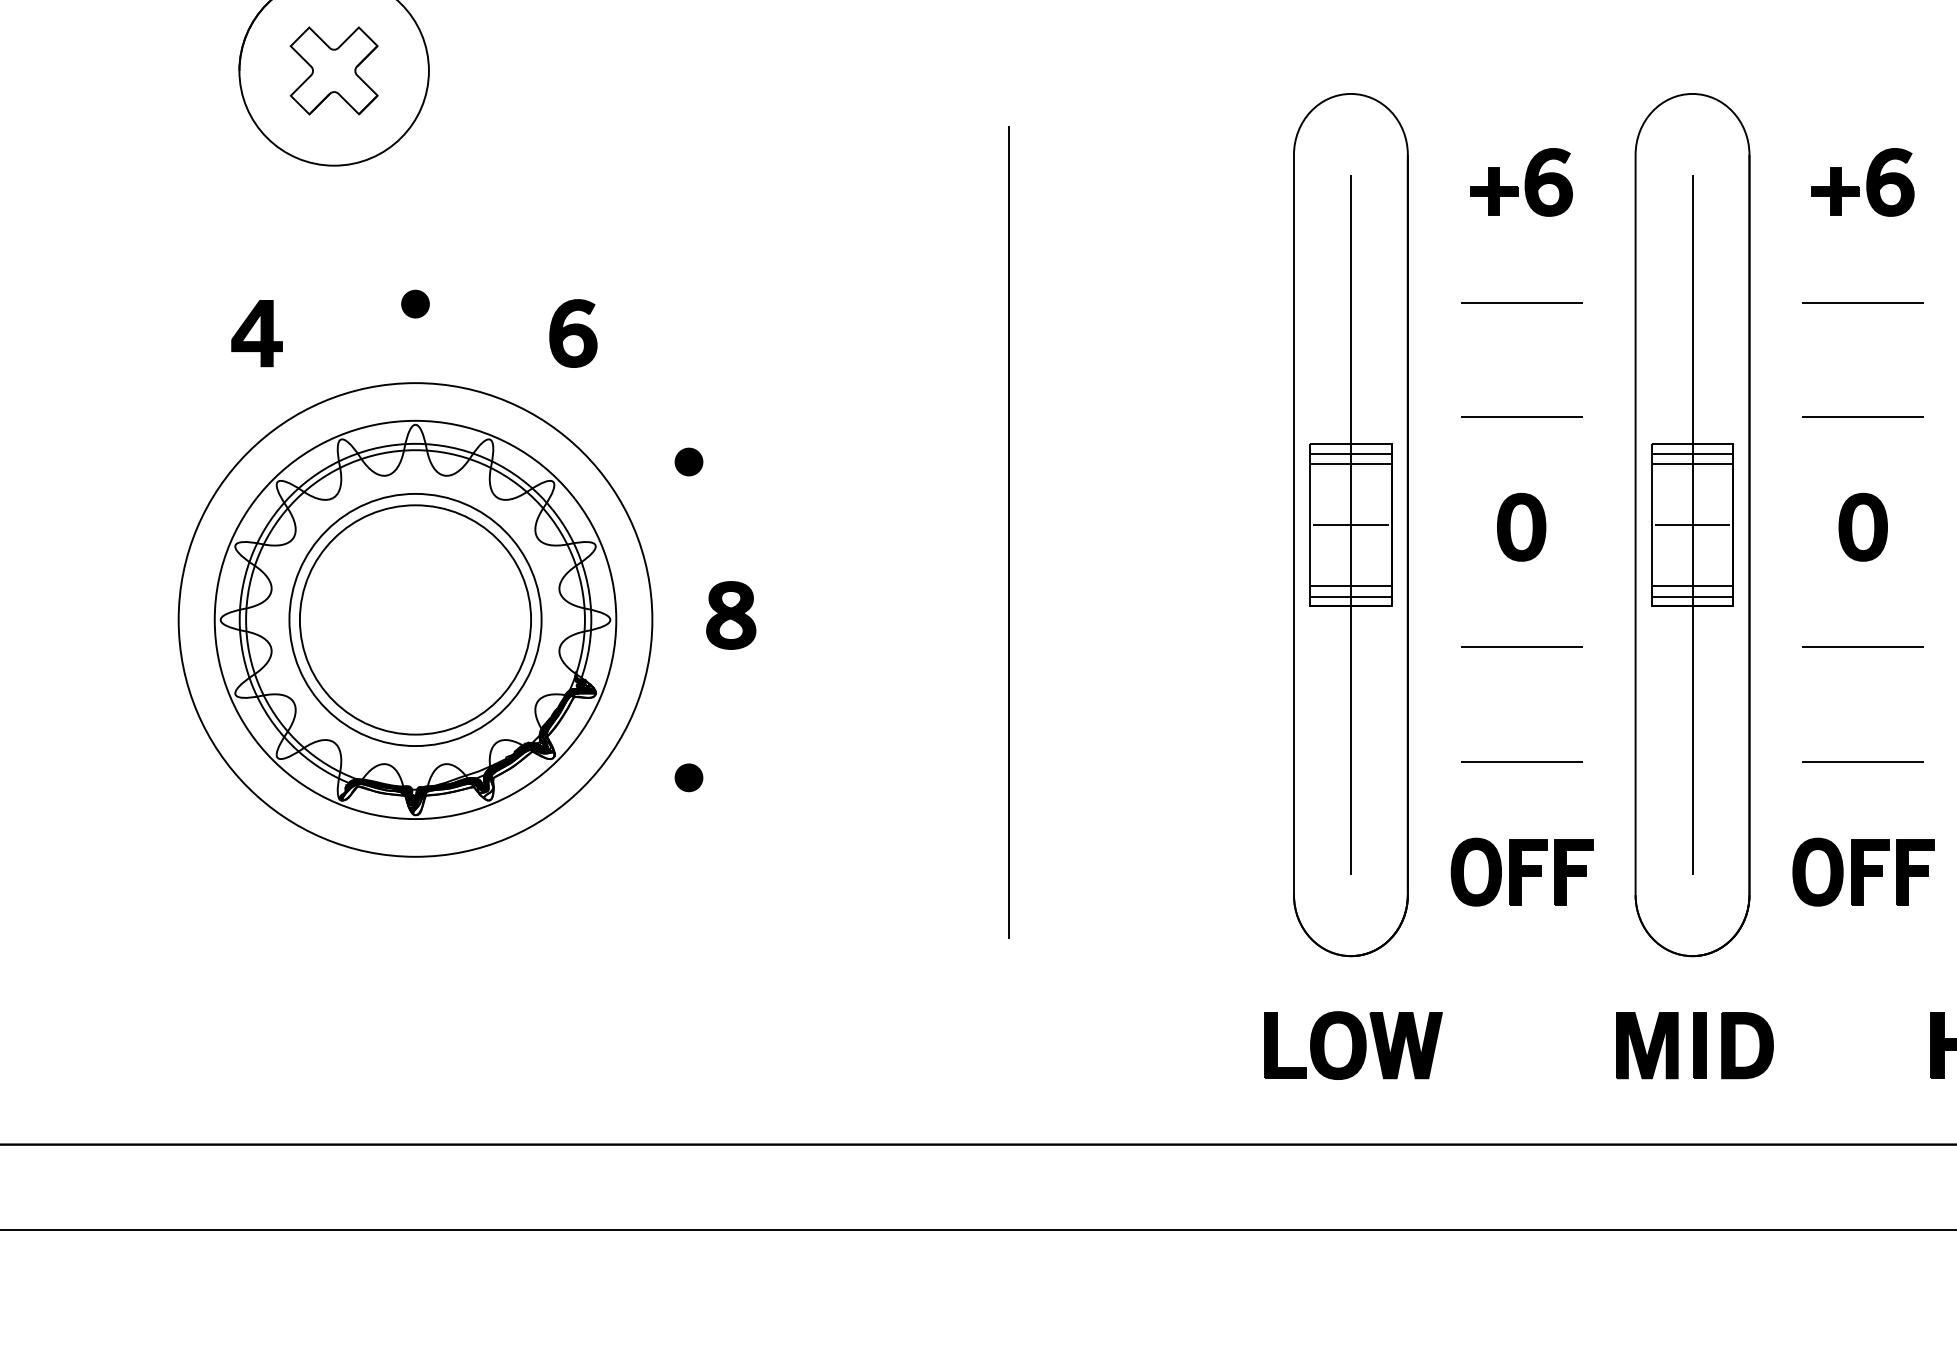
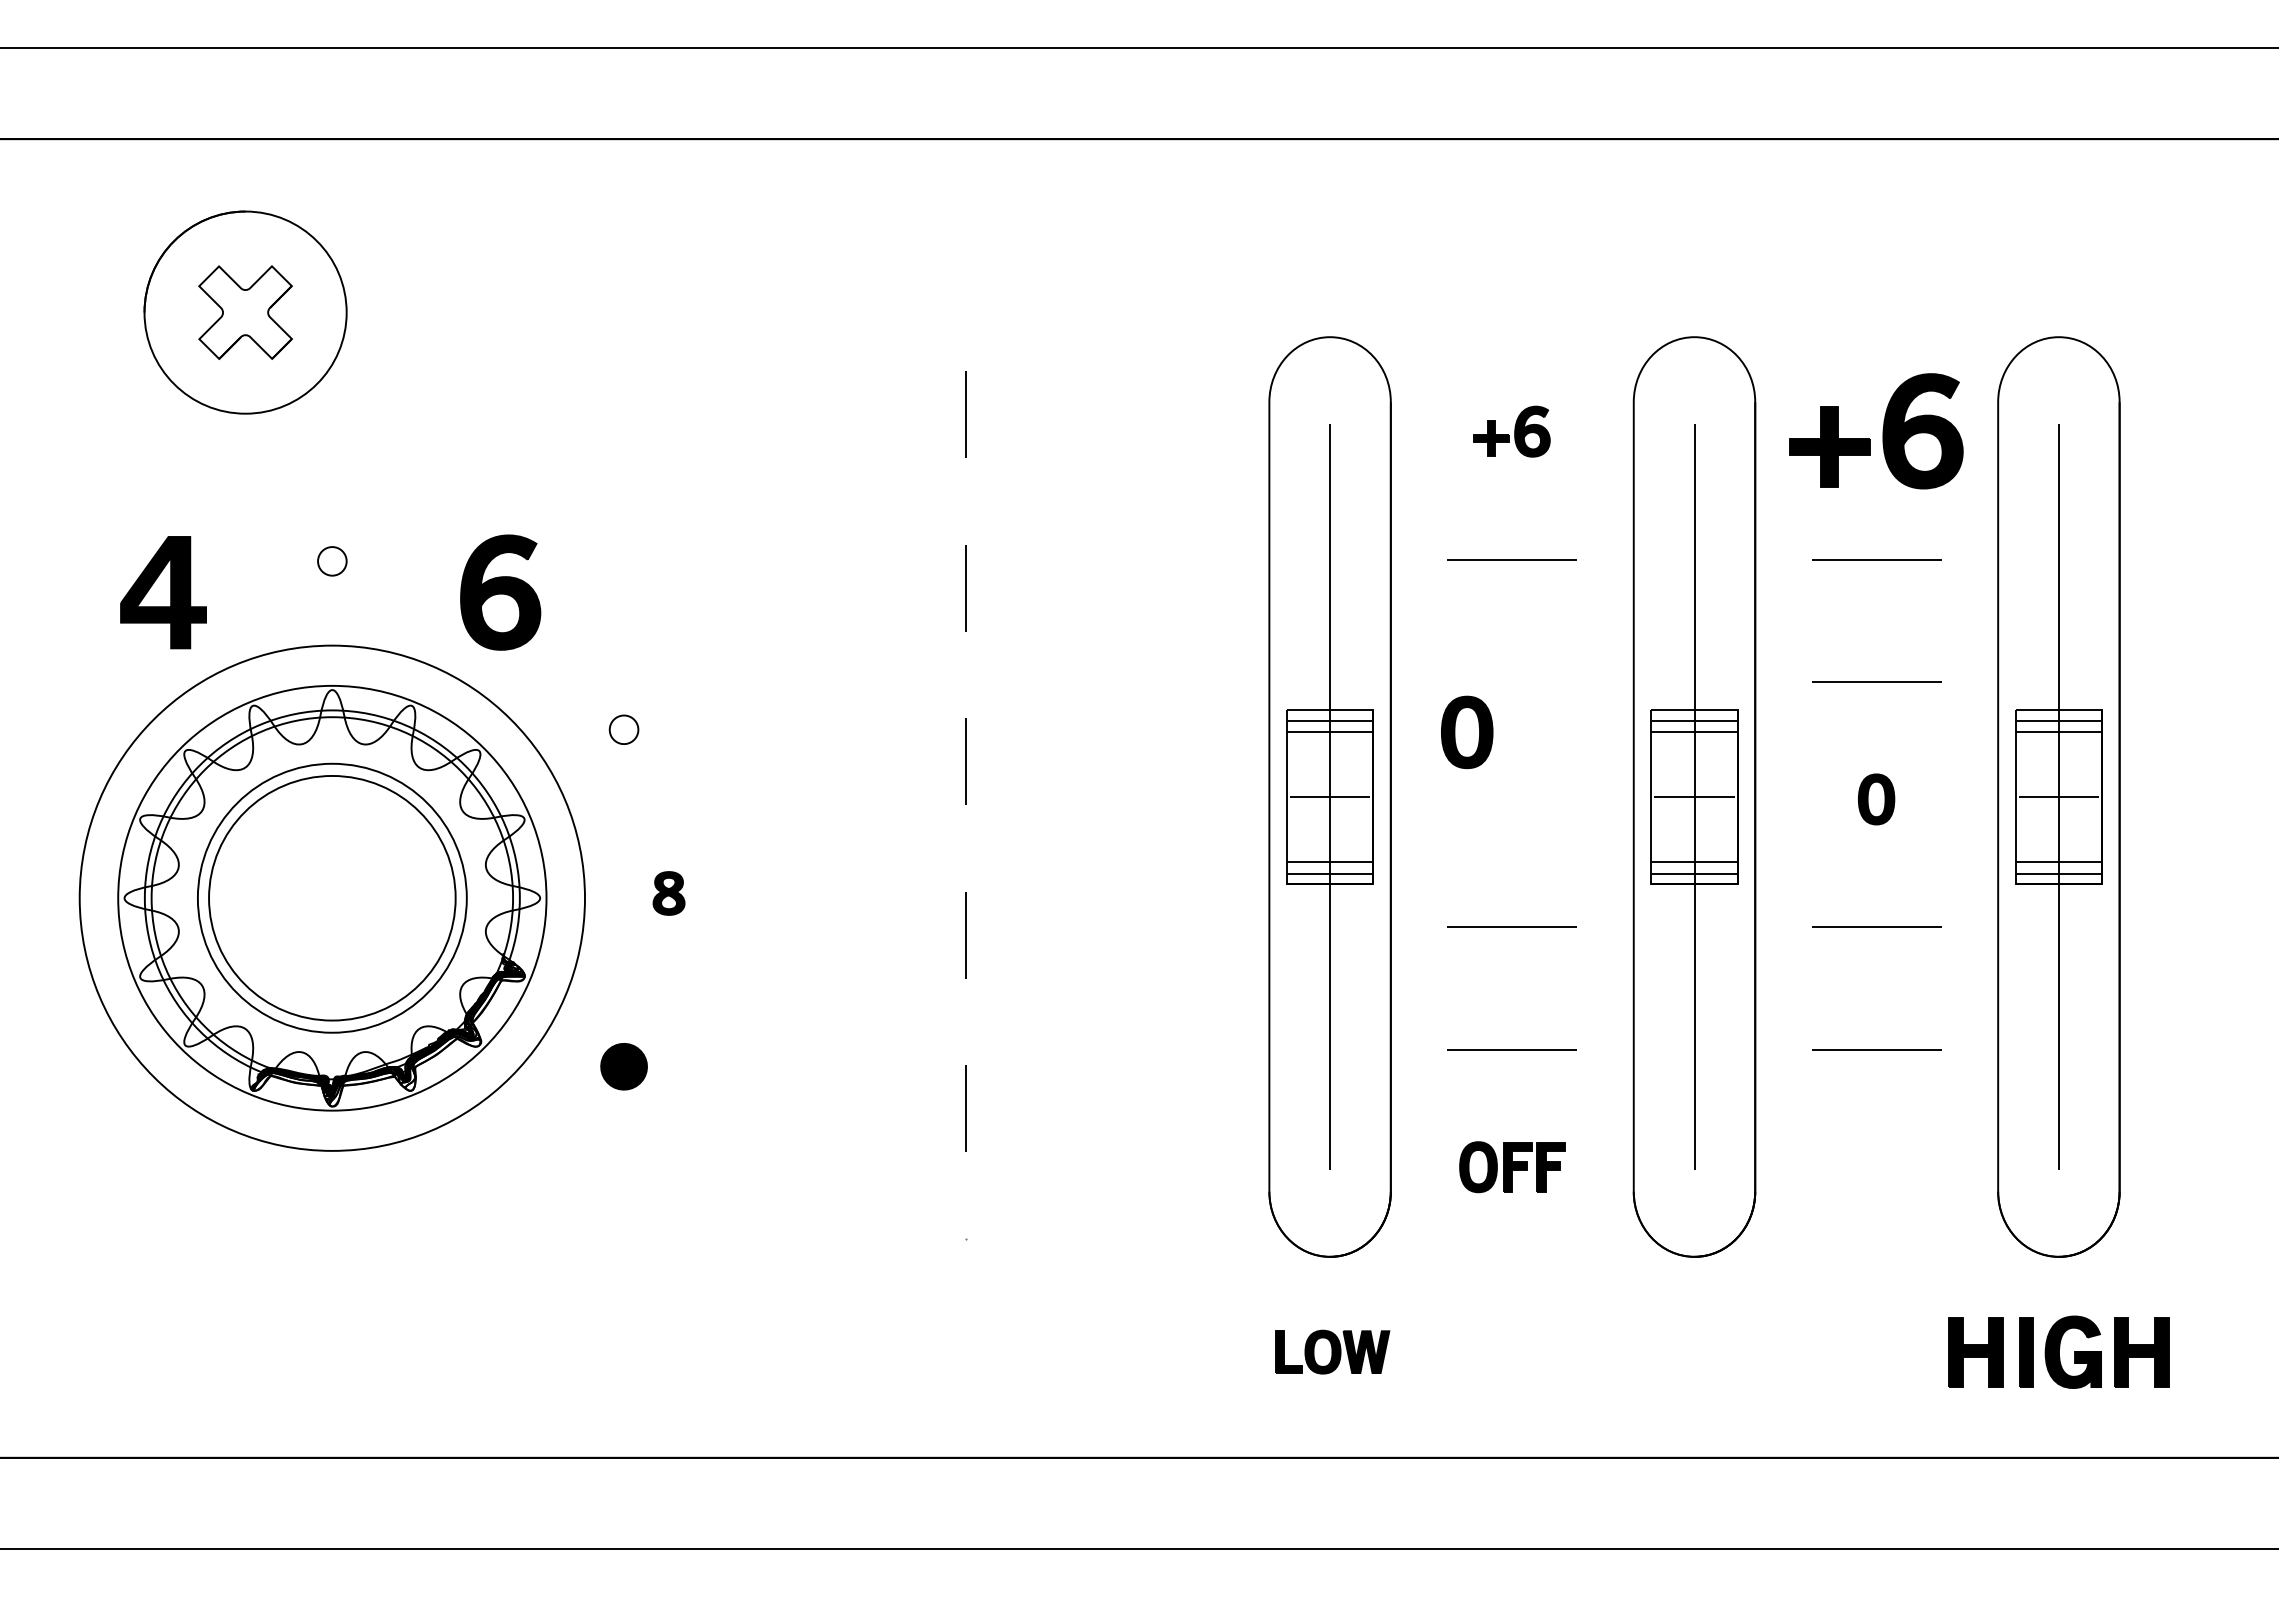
part: (1520, 182) -> (1511, 431), size x0.7
part: (1863, 182) -> (1876, 431), size x1.6
fill: (415, 304) -> (332, 561), removed
part: (256, 333) -> (162, 592), size x1.6
part: (573, 333) -> (500, 592), size x1.6
line: (1520, 416) -> (1511, 681), removed
fill: (688, 461) -> (623, 729), removed
part: (1521, 527) -> (1467, 732), moved
part: (1863, 527) -> (1876, 799), size x0.7
line: (1009, 533) -> (965, 805), solid -> dashed
part: (730, 615) -> (668, 893), size x0.6
part: (688, 777) -> (623, 1066), size x1.6
part: (1521, 871) -> (1512, 1166), size x0.7
part: (1863, 871) -> (1876, 1166), removed
part: (1353, 1044) -> (1332, 1351), size x0.6
part: (1695, 1044) -> (1697, 1351), removed

